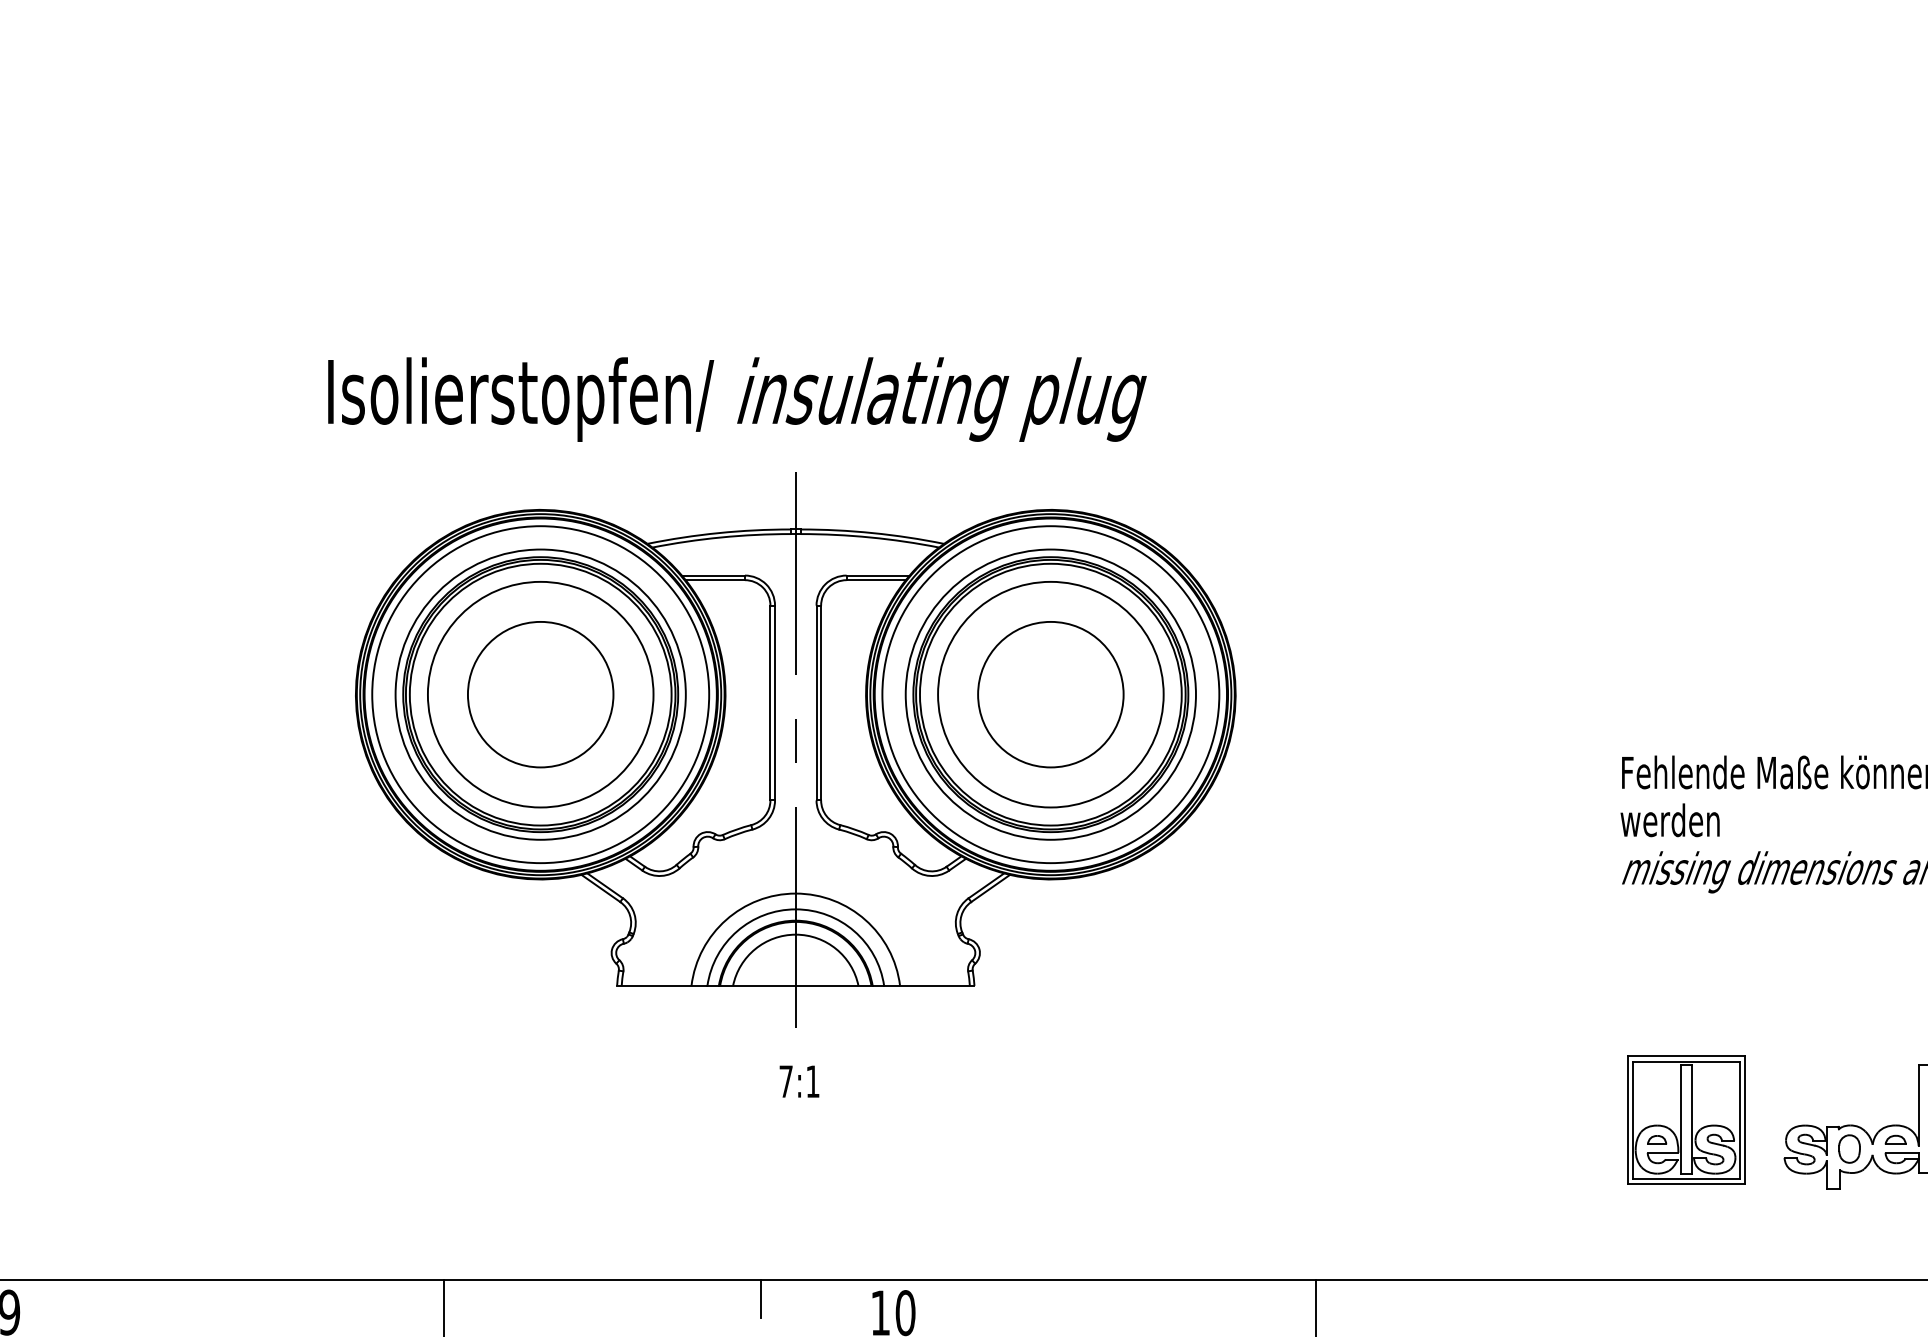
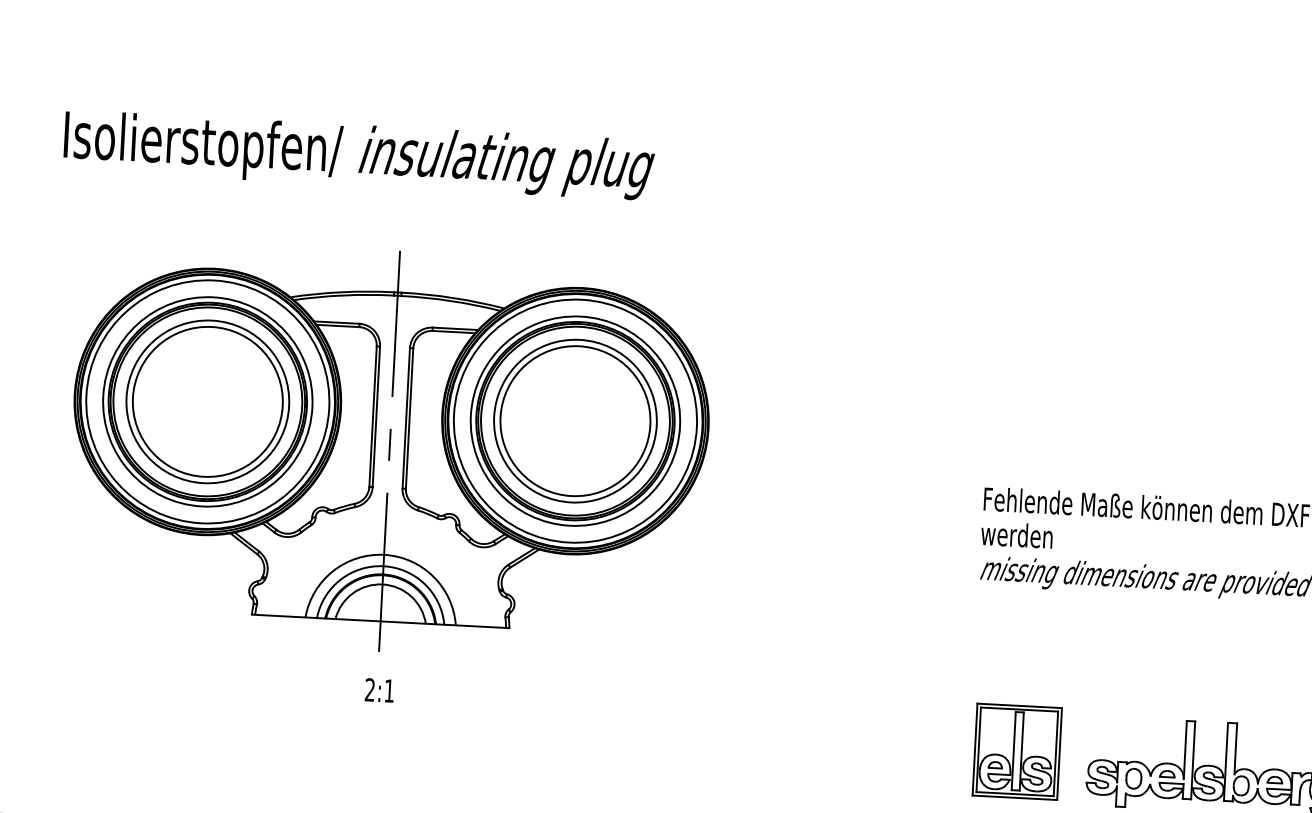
text: (737, 399) -> (359, 155), moved
circle: (540, 694) -> (207, 401), size x1.43
circle: (1050, 694) -> (575, 421), size x1.43
text: (785, 1081) -> (369, 689), 7:1 -> 2:1

